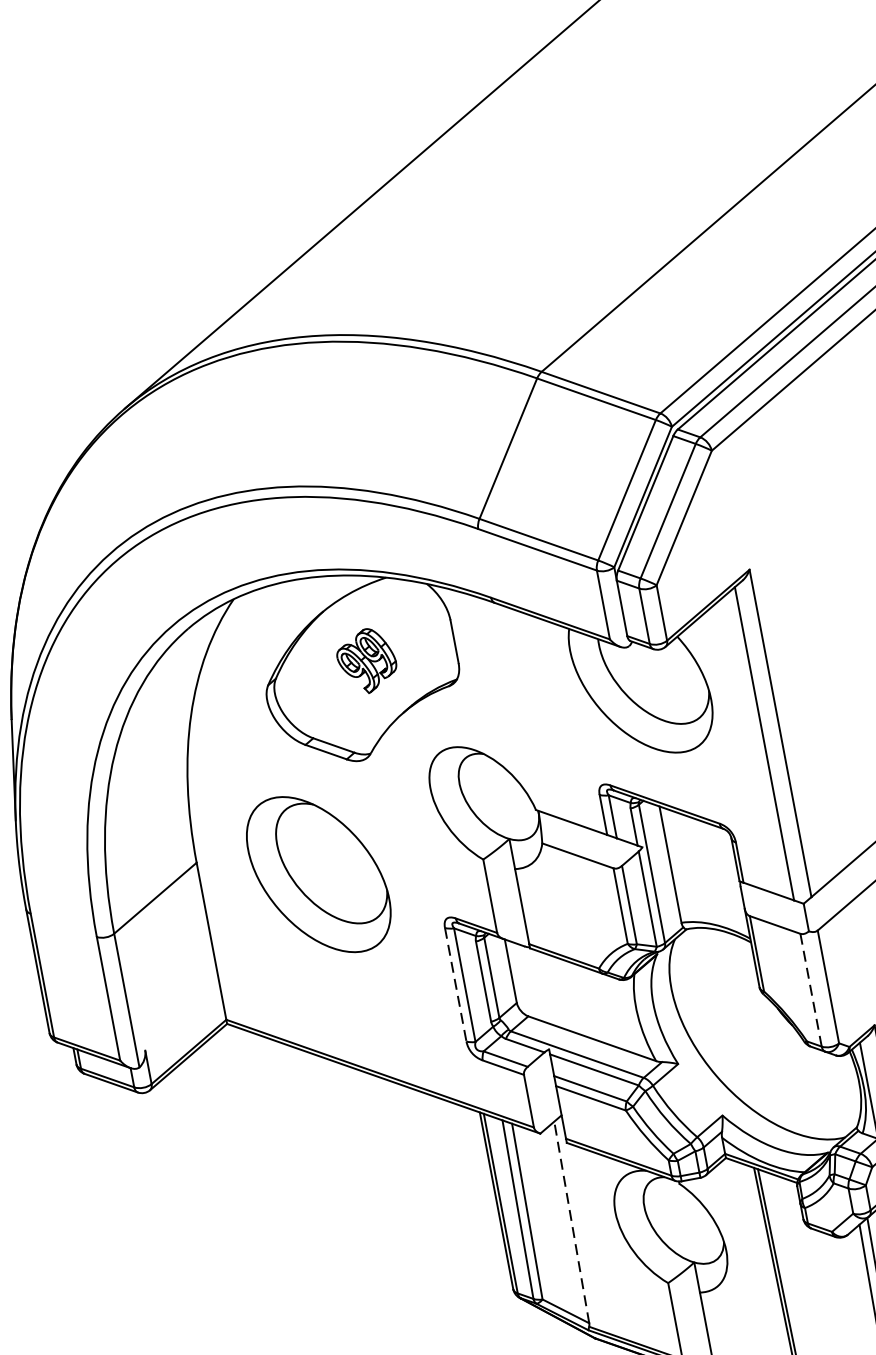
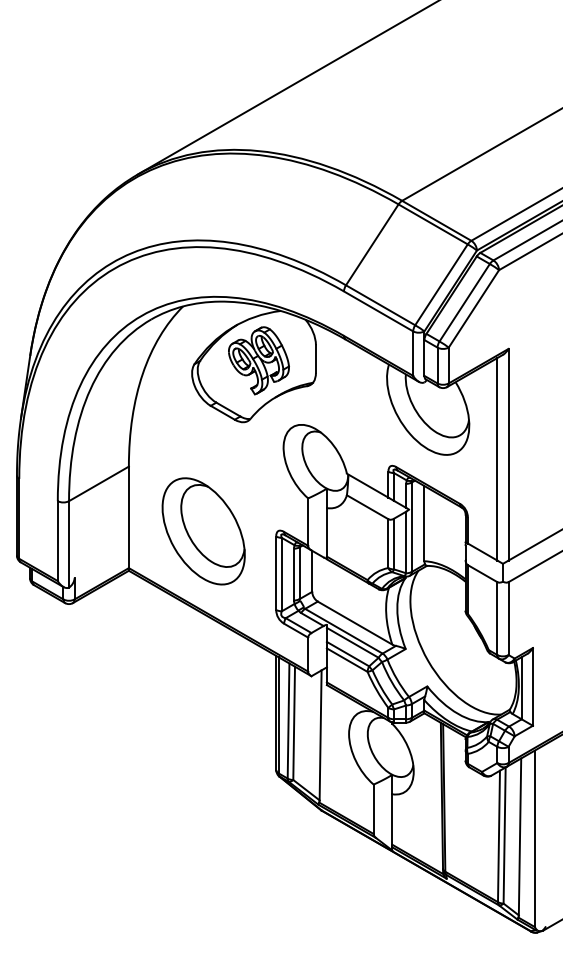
part: (366, 660) -> (258, 360), size x1.67
part: (318, 874) -> (203, 531), moved
line: (456, 984) -> (276, 573), dashed -> solid
line: (811, 991) -> (497, 619), dashed -> solid
line: (571, 1222) -> (320, 735), dashed -> solid

